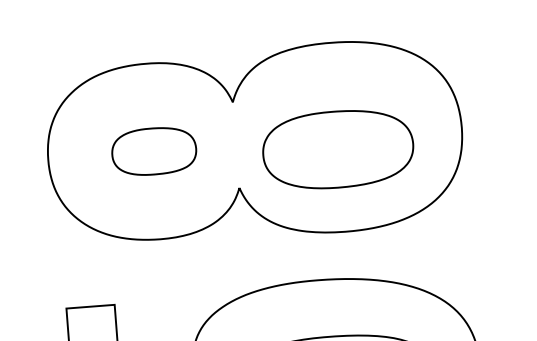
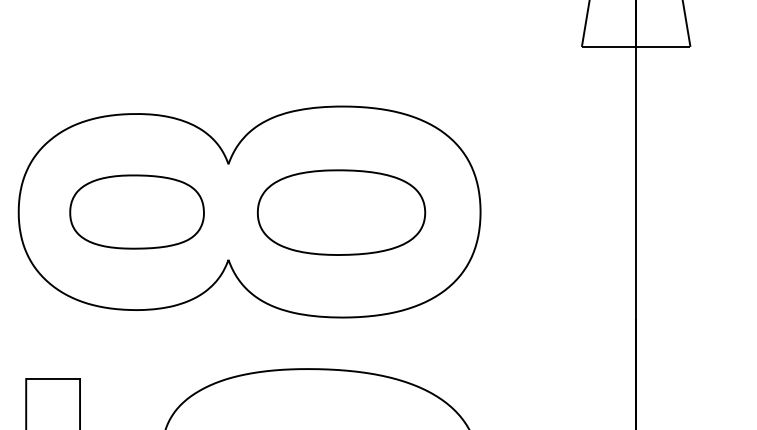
part: (338, 149) -> (341, 212), moved
part: (153, 150) -> (136, 211), size x1.43

